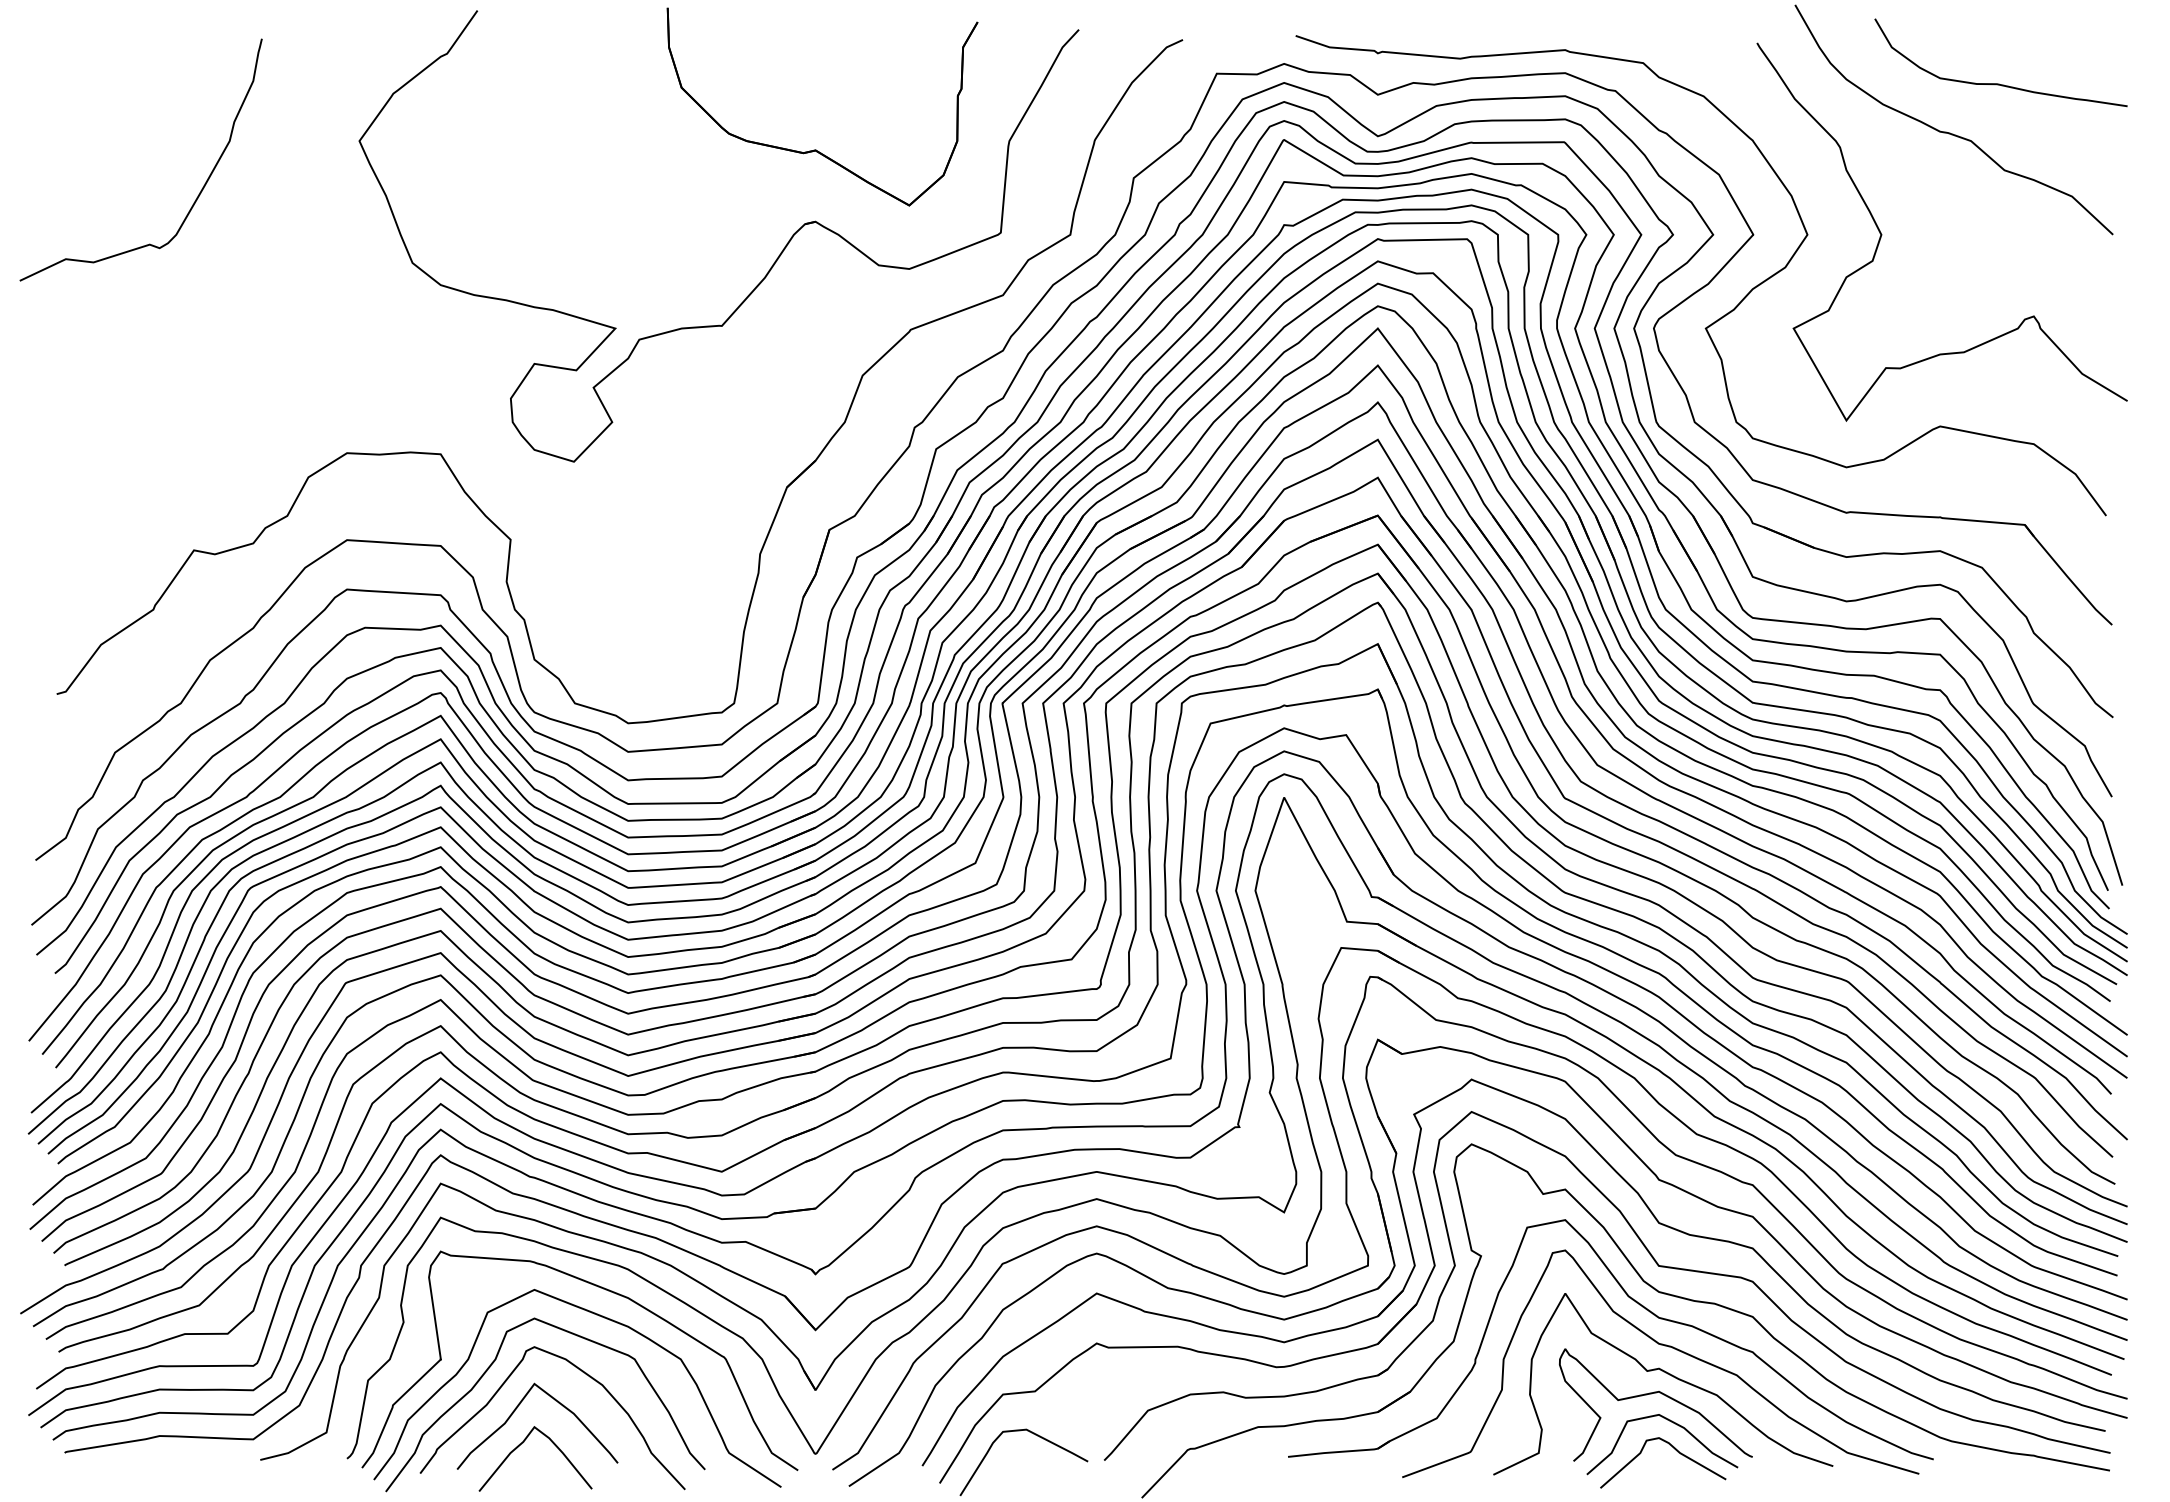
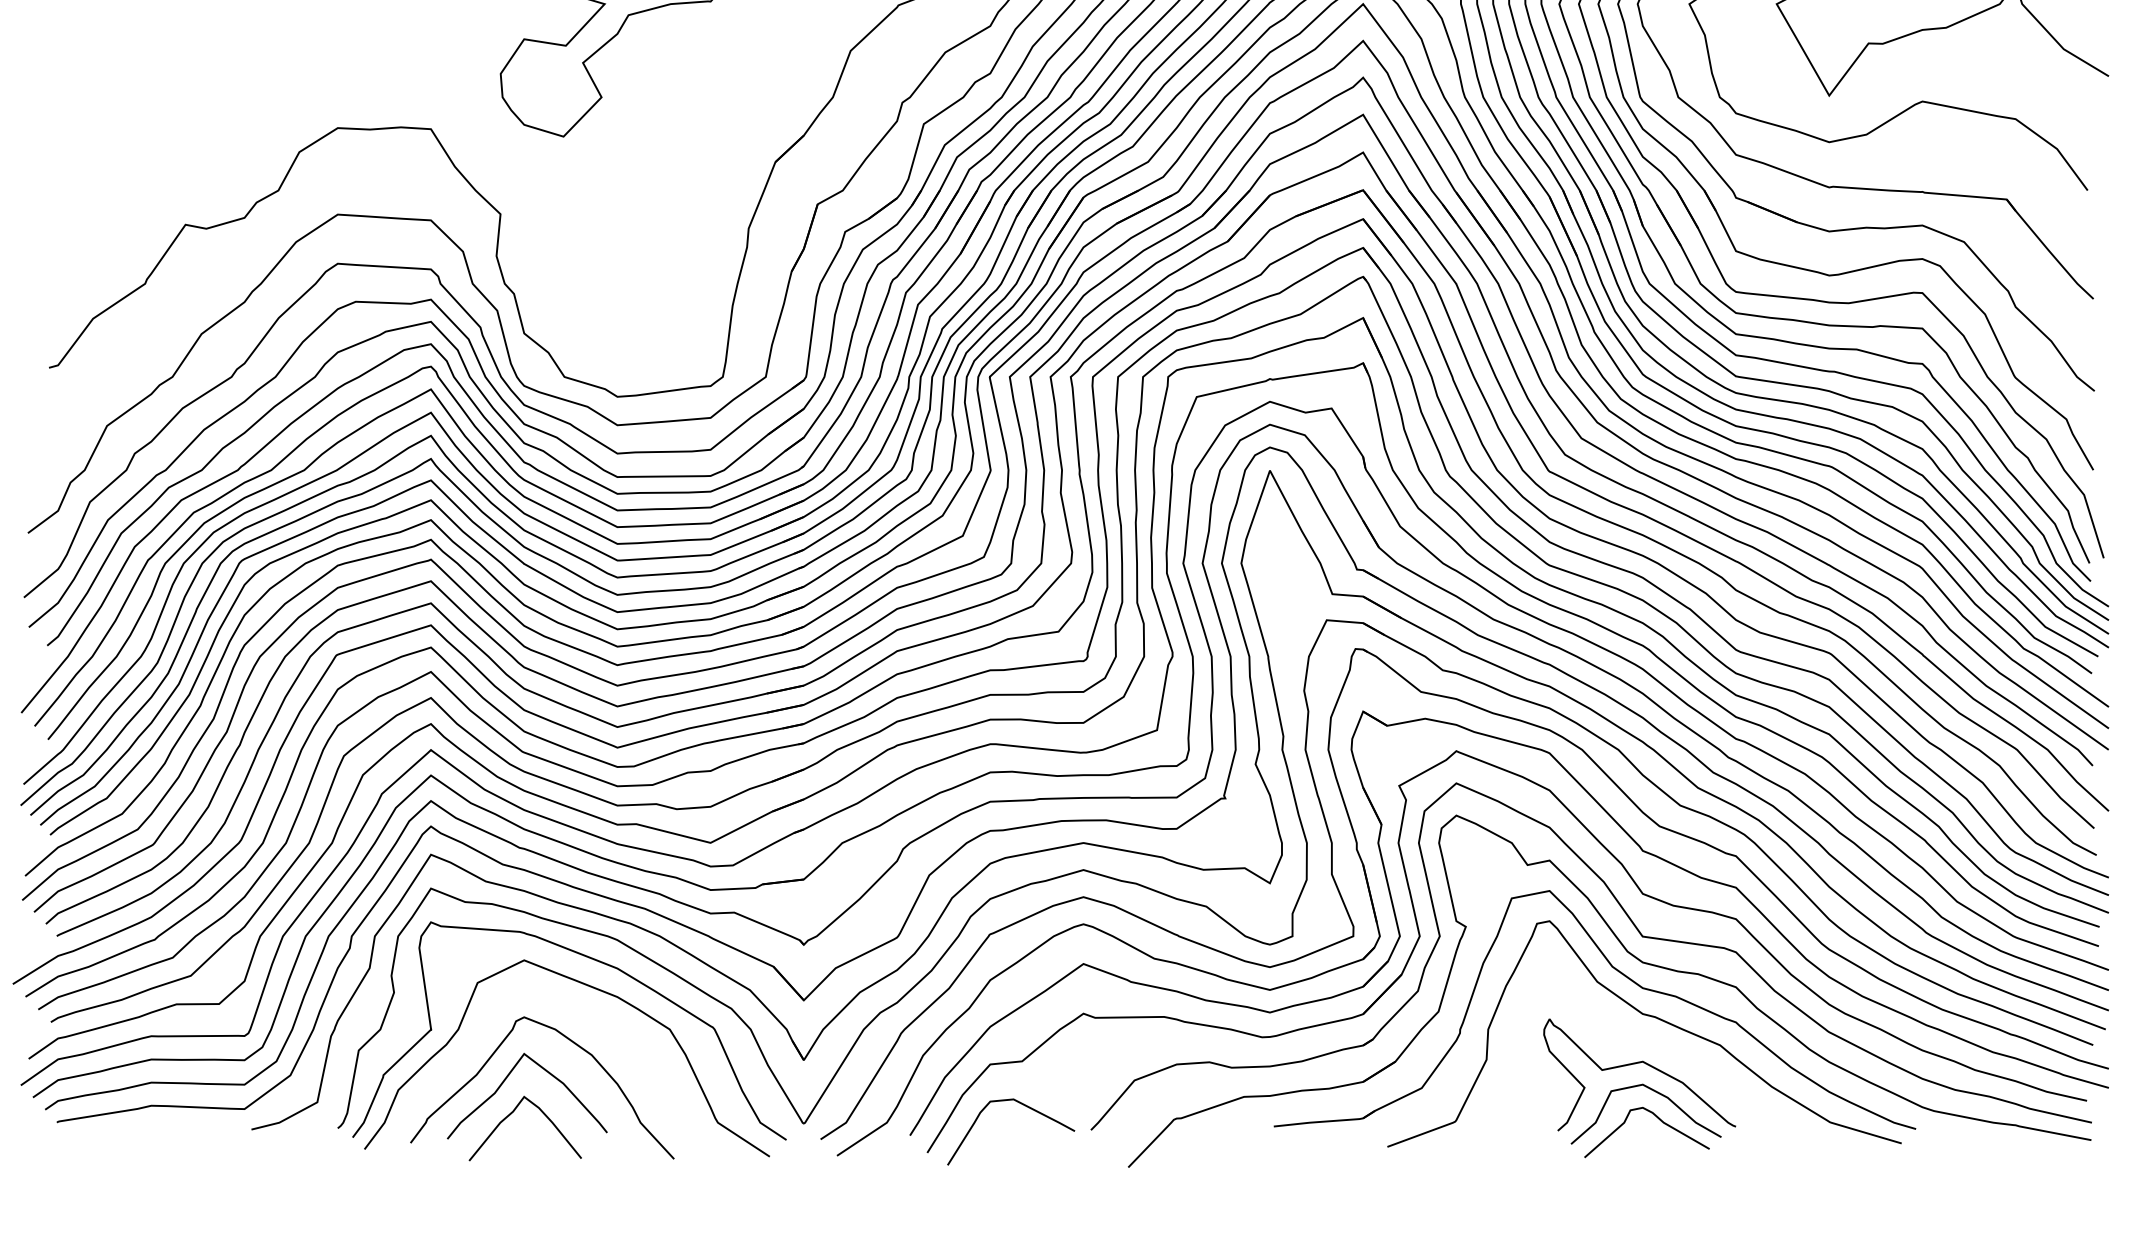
curve: (491, 1366) -> (481, 1036), removed
curve: (1667, 1374) -> (1651, 1044), removed

